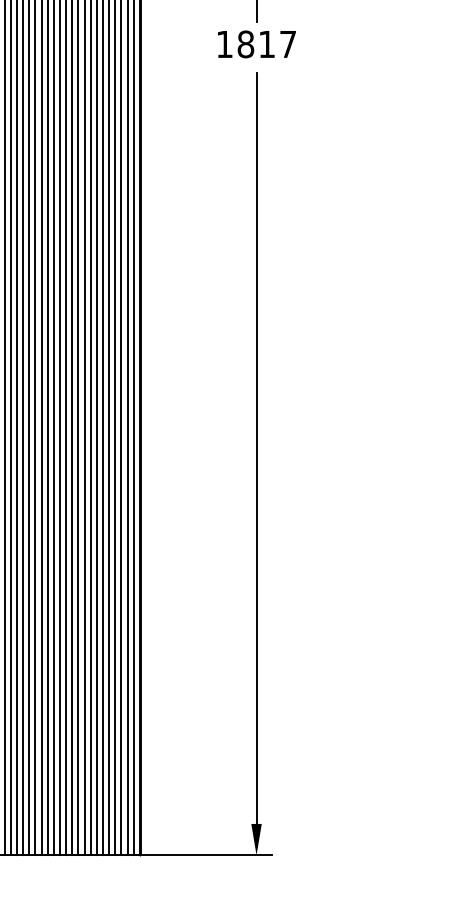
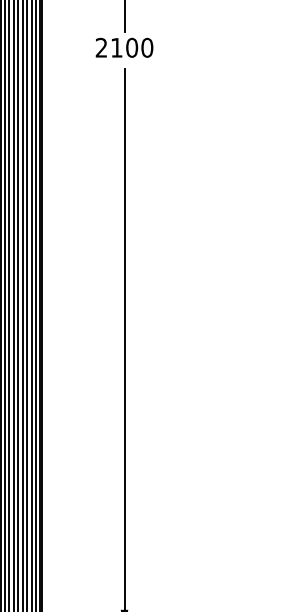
text: (256, 44) -> (124, 47), 1817 -> 2100

